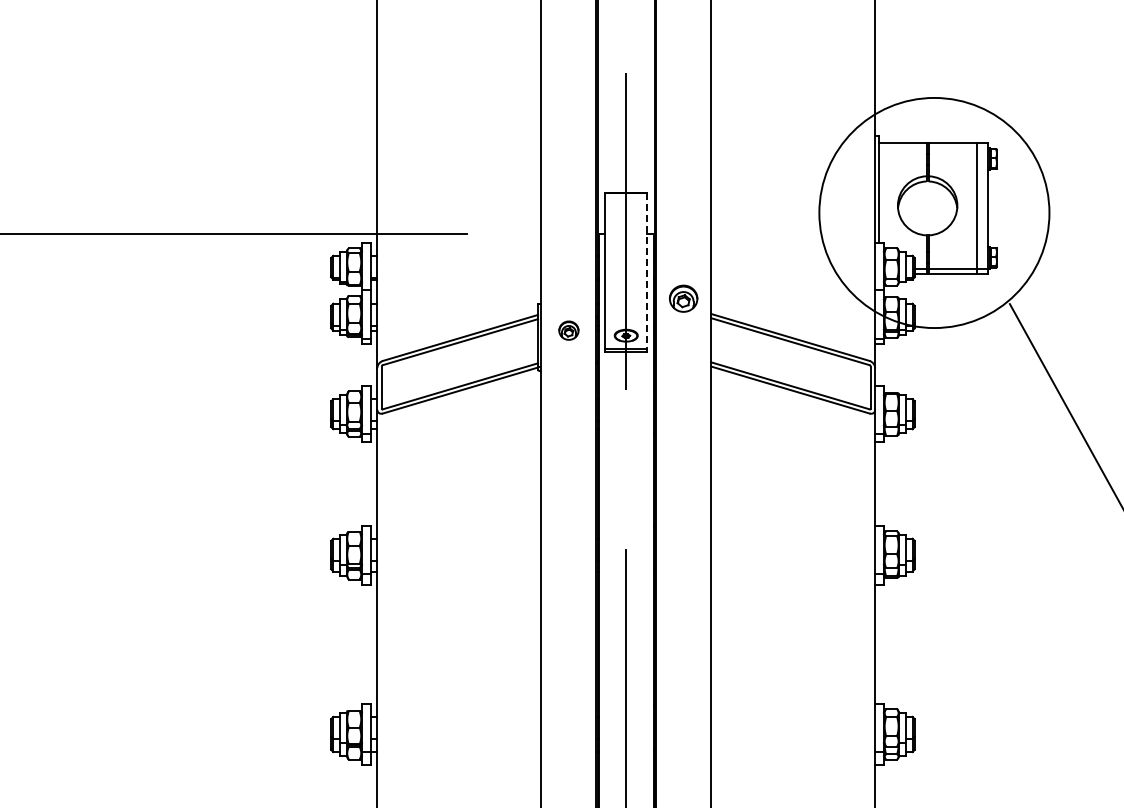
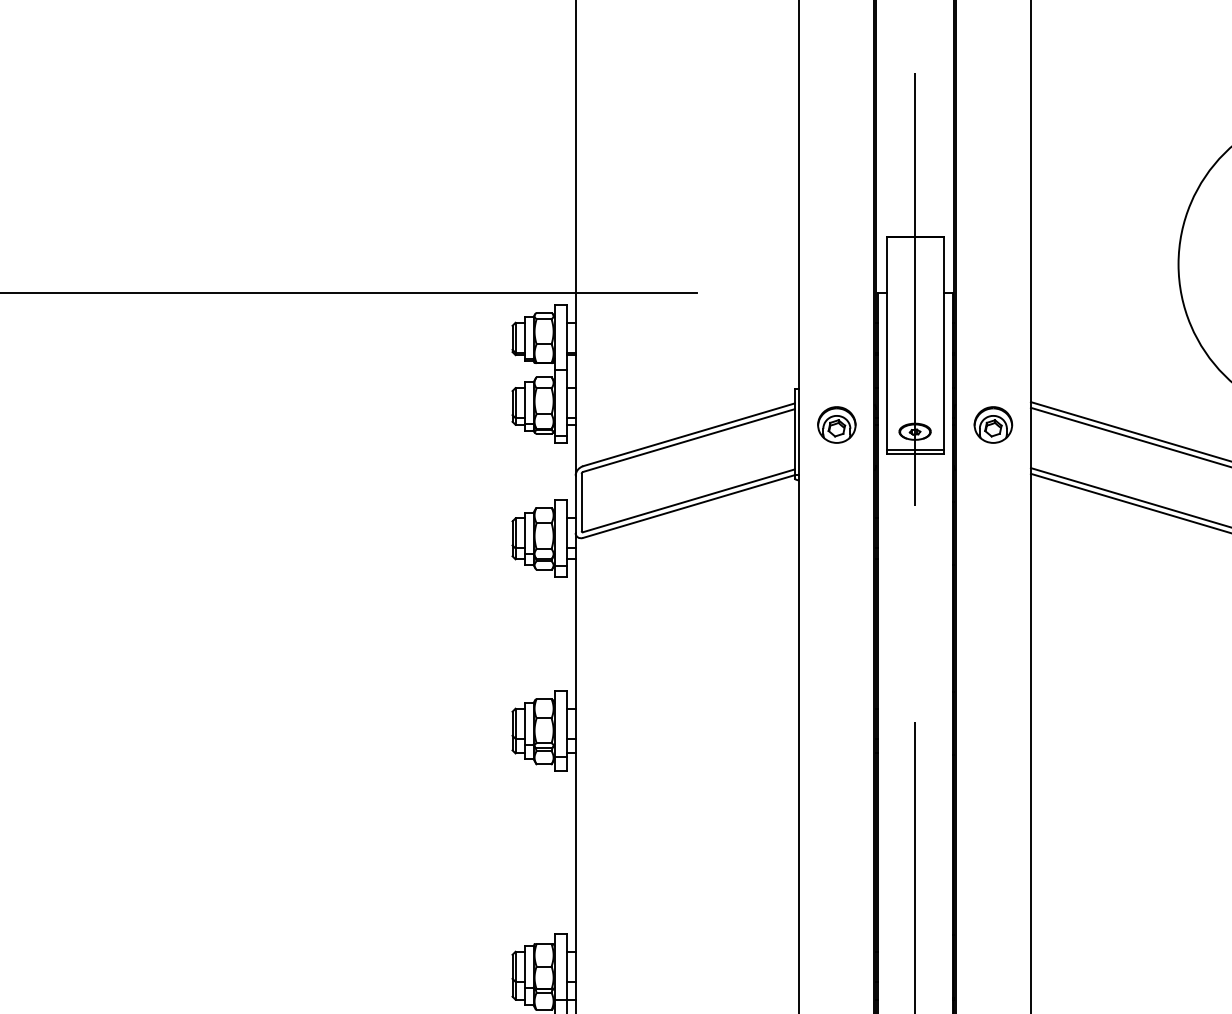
line: (647, 271) -> (944, 344), dashed -> solid
part: (683, 298) -> (993, 424), moved
part: (568, 330) -> (836, 424), size x1.43

